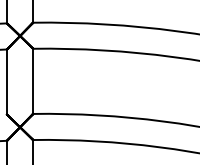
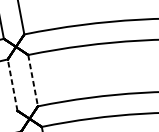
line: (33, 81) -> (33, 80), solid -> dashed
line: (7, 82) -> (13, 85), solid -> dashed

